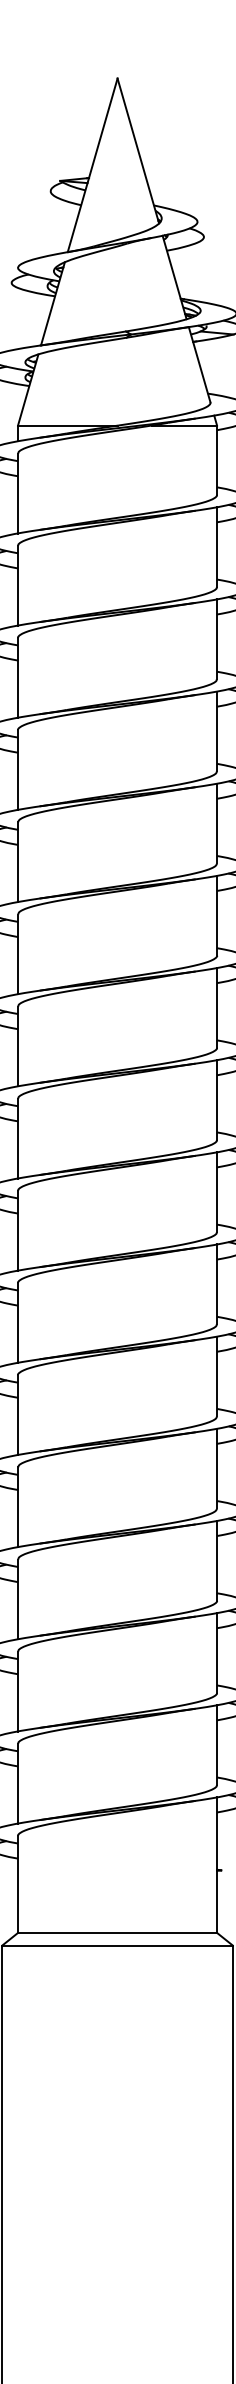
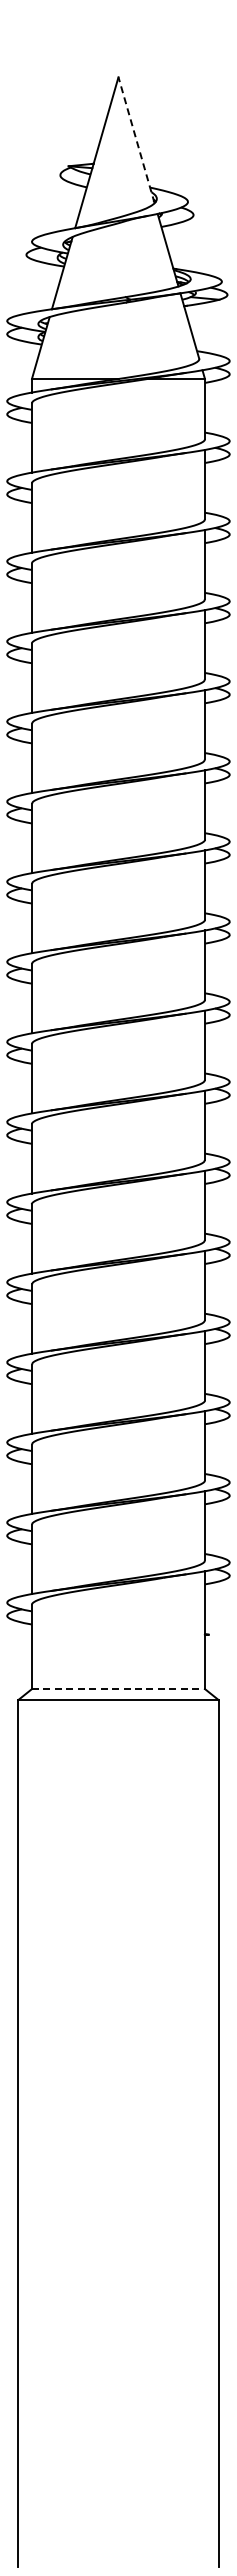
line: (138, 151) -> (136, 140), solid -> dashed
line: (117, 1933) -> (118, 1689), solid -> dashed

